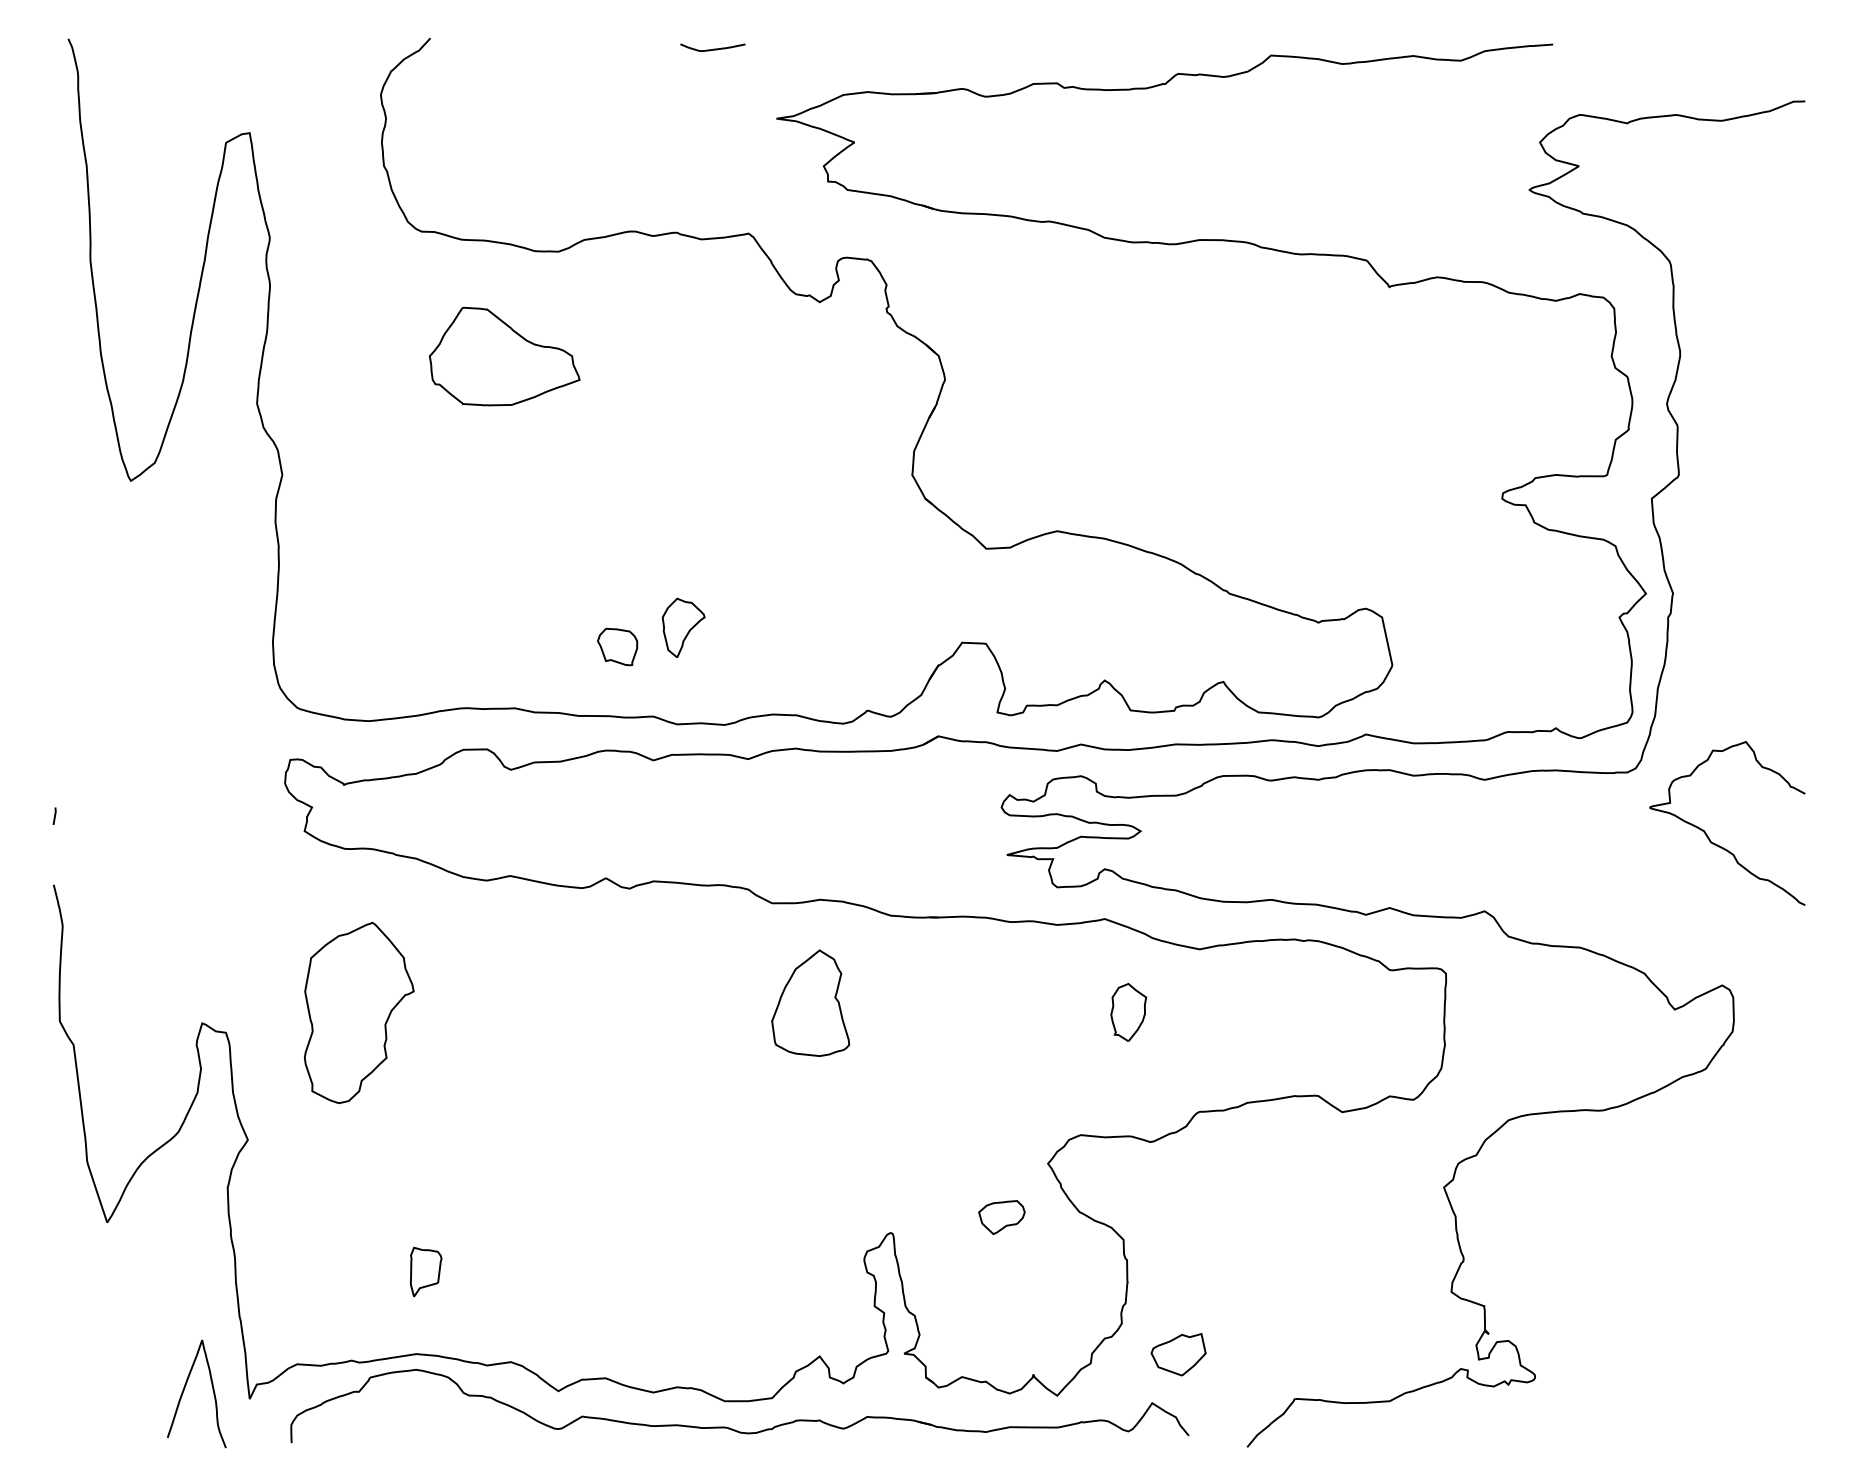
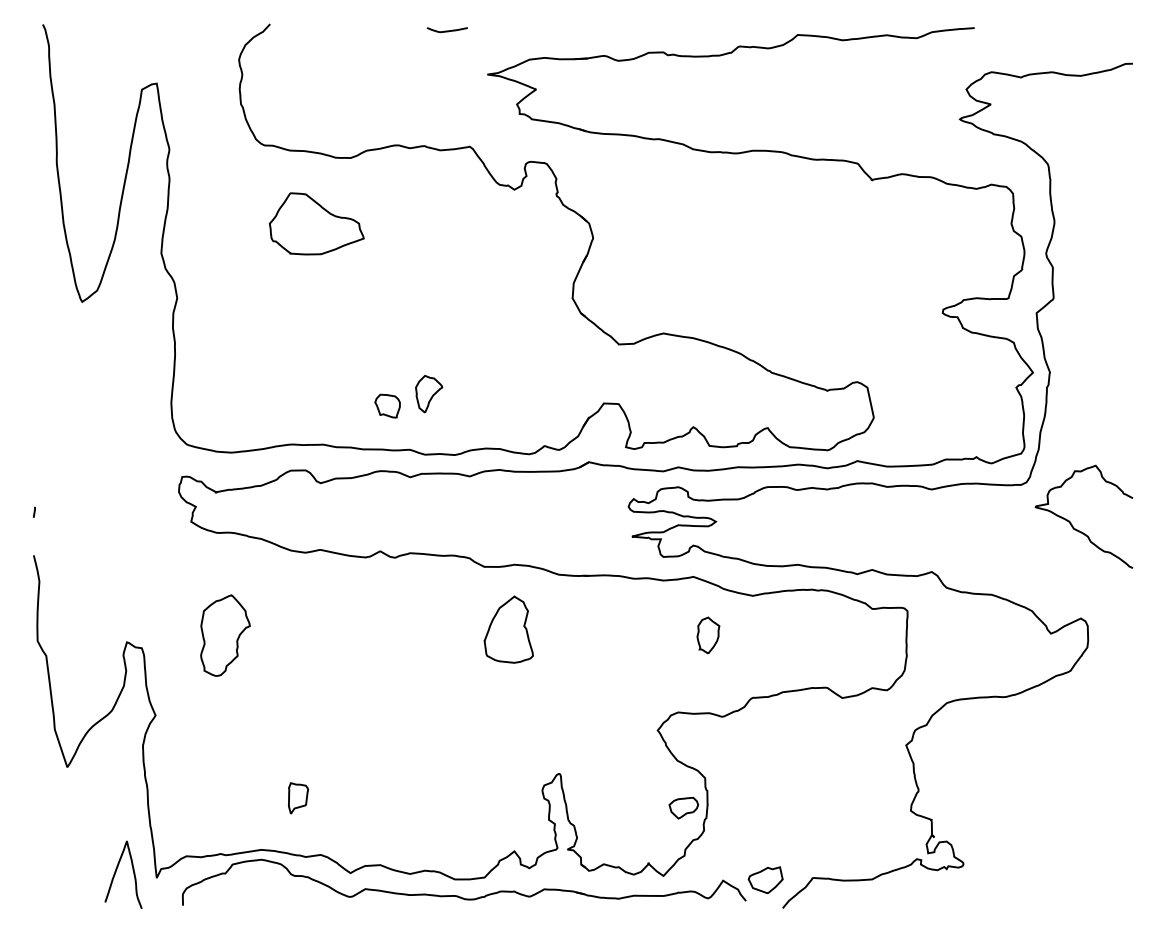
part: (359, 1012) -> (225, 635), size x0.71
part: (1001, 1216) -> (683, 807), moved
part: (426, 1272) -> (298, 798), moved
part: (1178, 1355) -> (765, 880), moved

